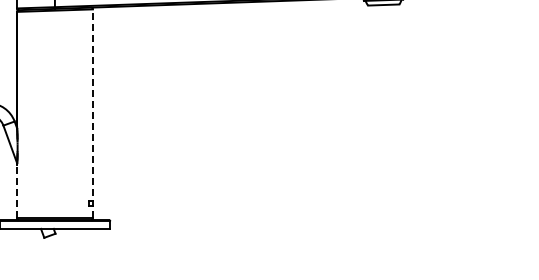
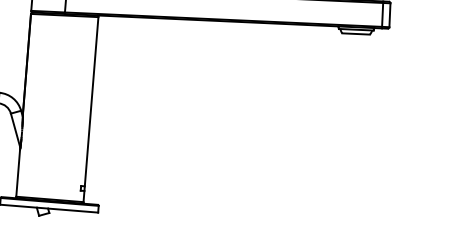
line: (92, 113) -> (90, 109), dashed -> solid
line: (16, 191) -> (17, 172), dashed -> solid

